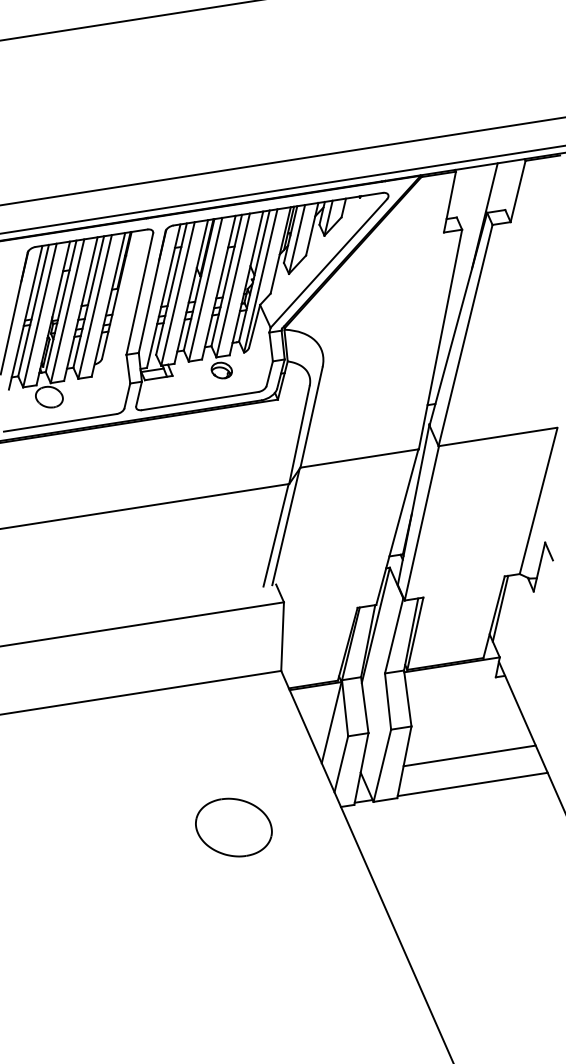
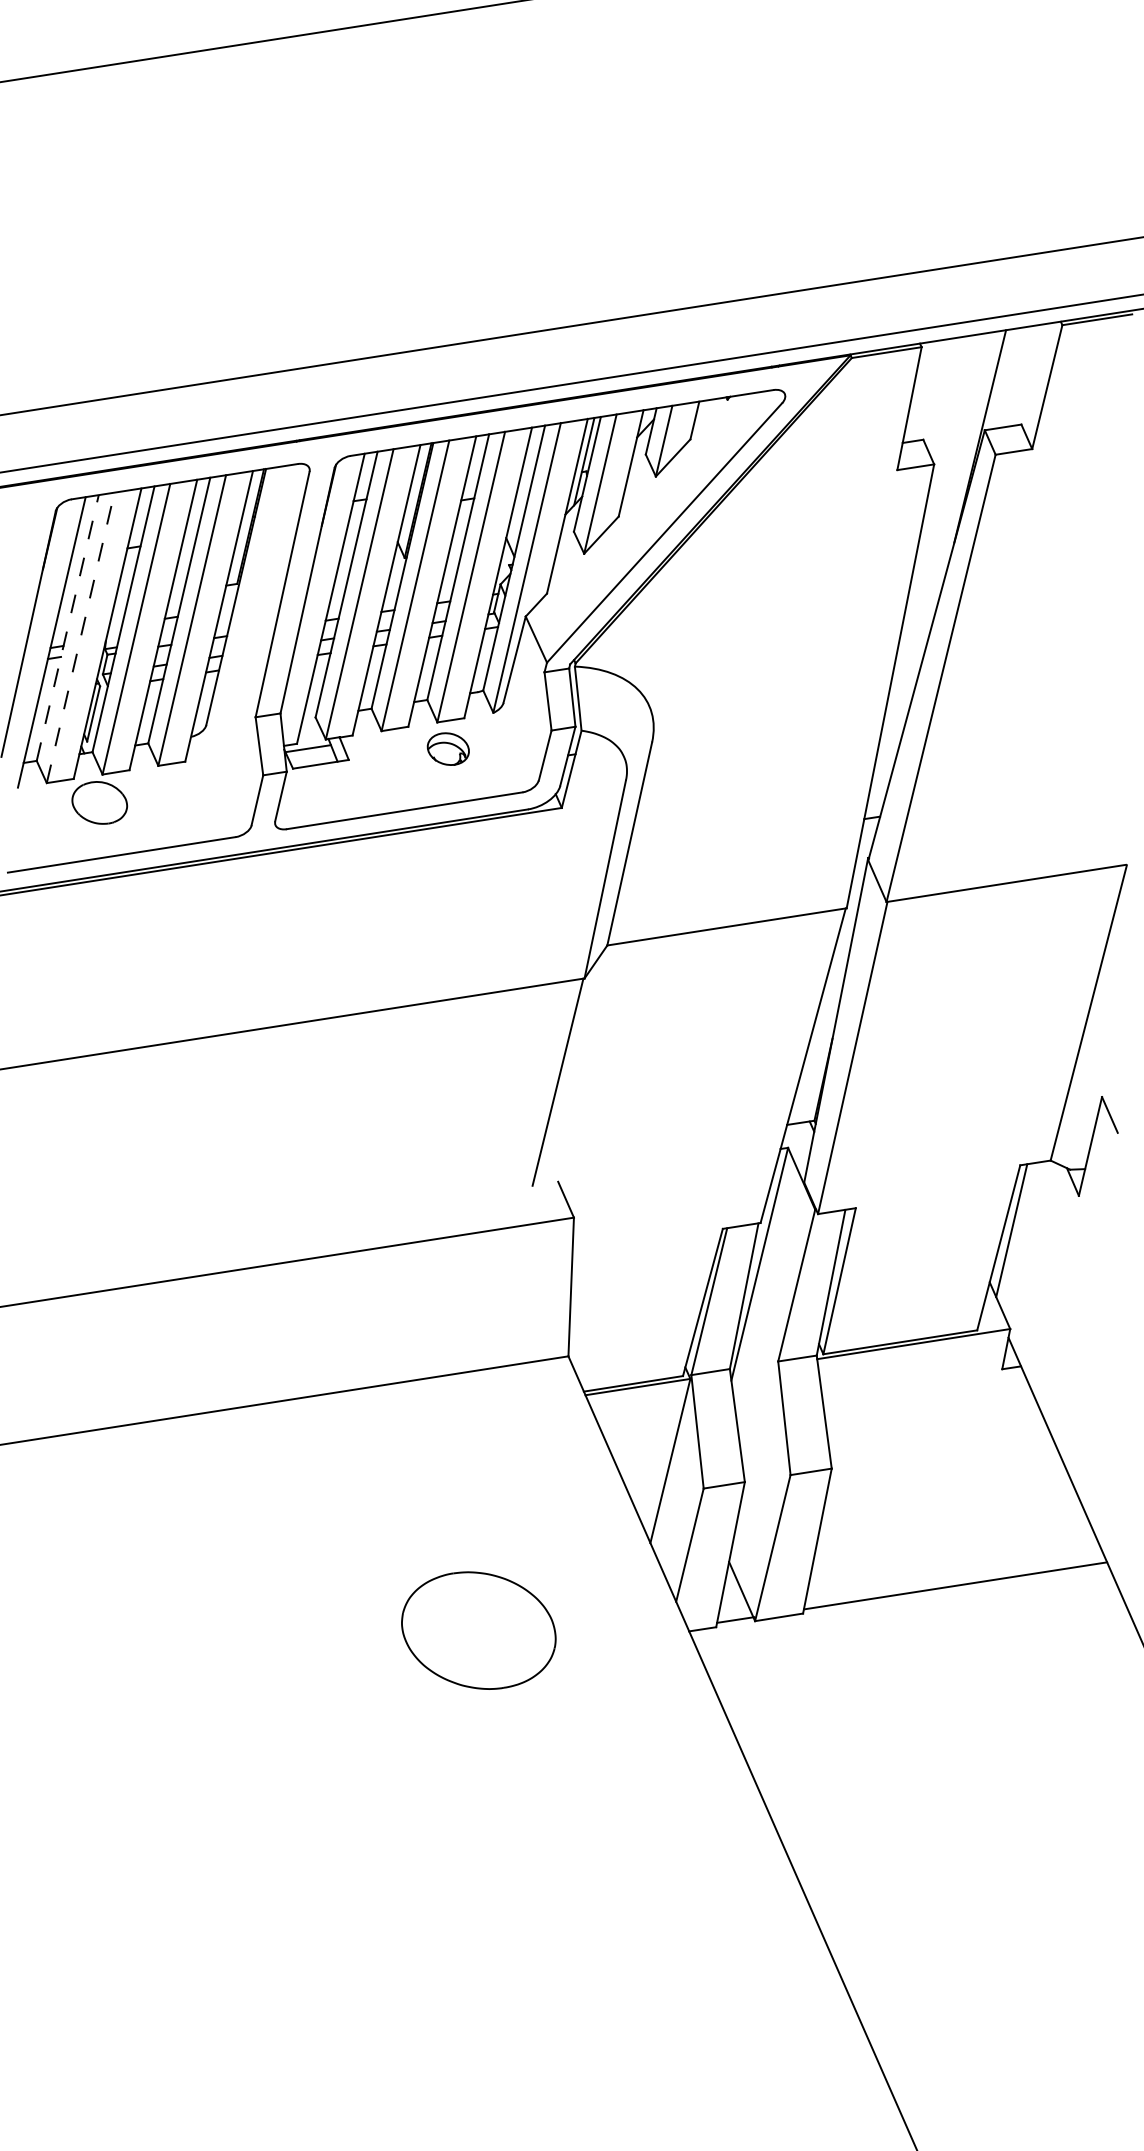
line: (33, 310) -> (67, 627), solid -> dashed
line: (39, 315) -> (79, 637), solid -> dashed
line: (285, 527) -> (577, 1066), removed
line: (469, 755) -> (949, 1527), removed
part: (233, 827) -> (477, 1630), moved

